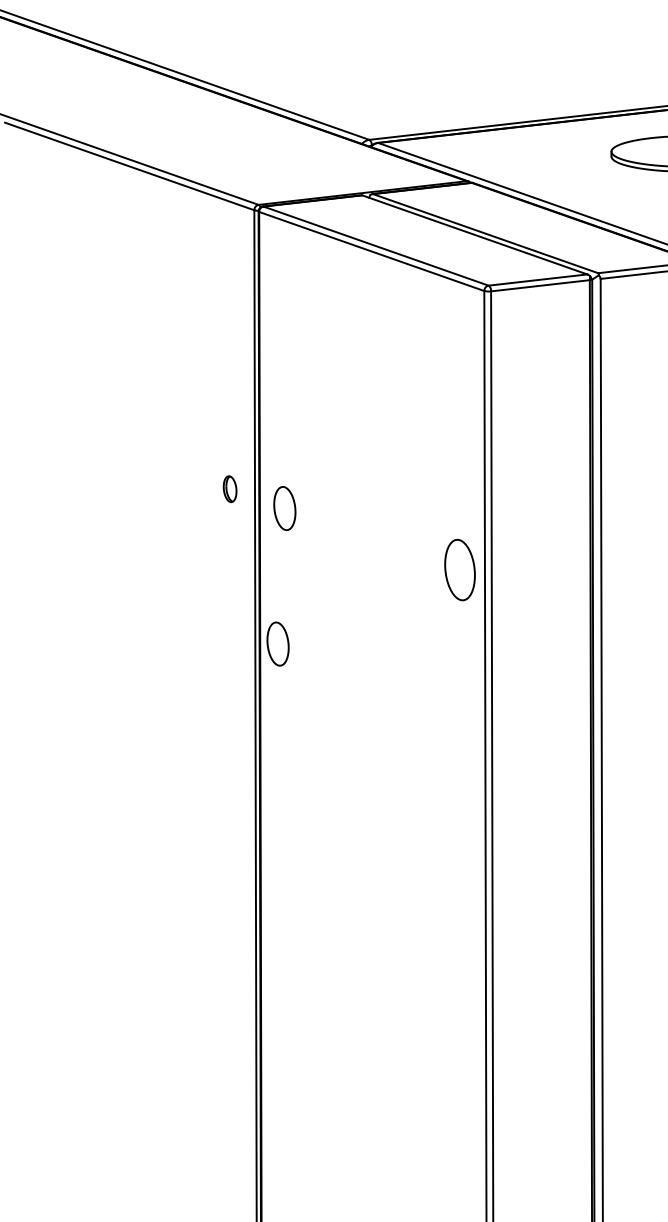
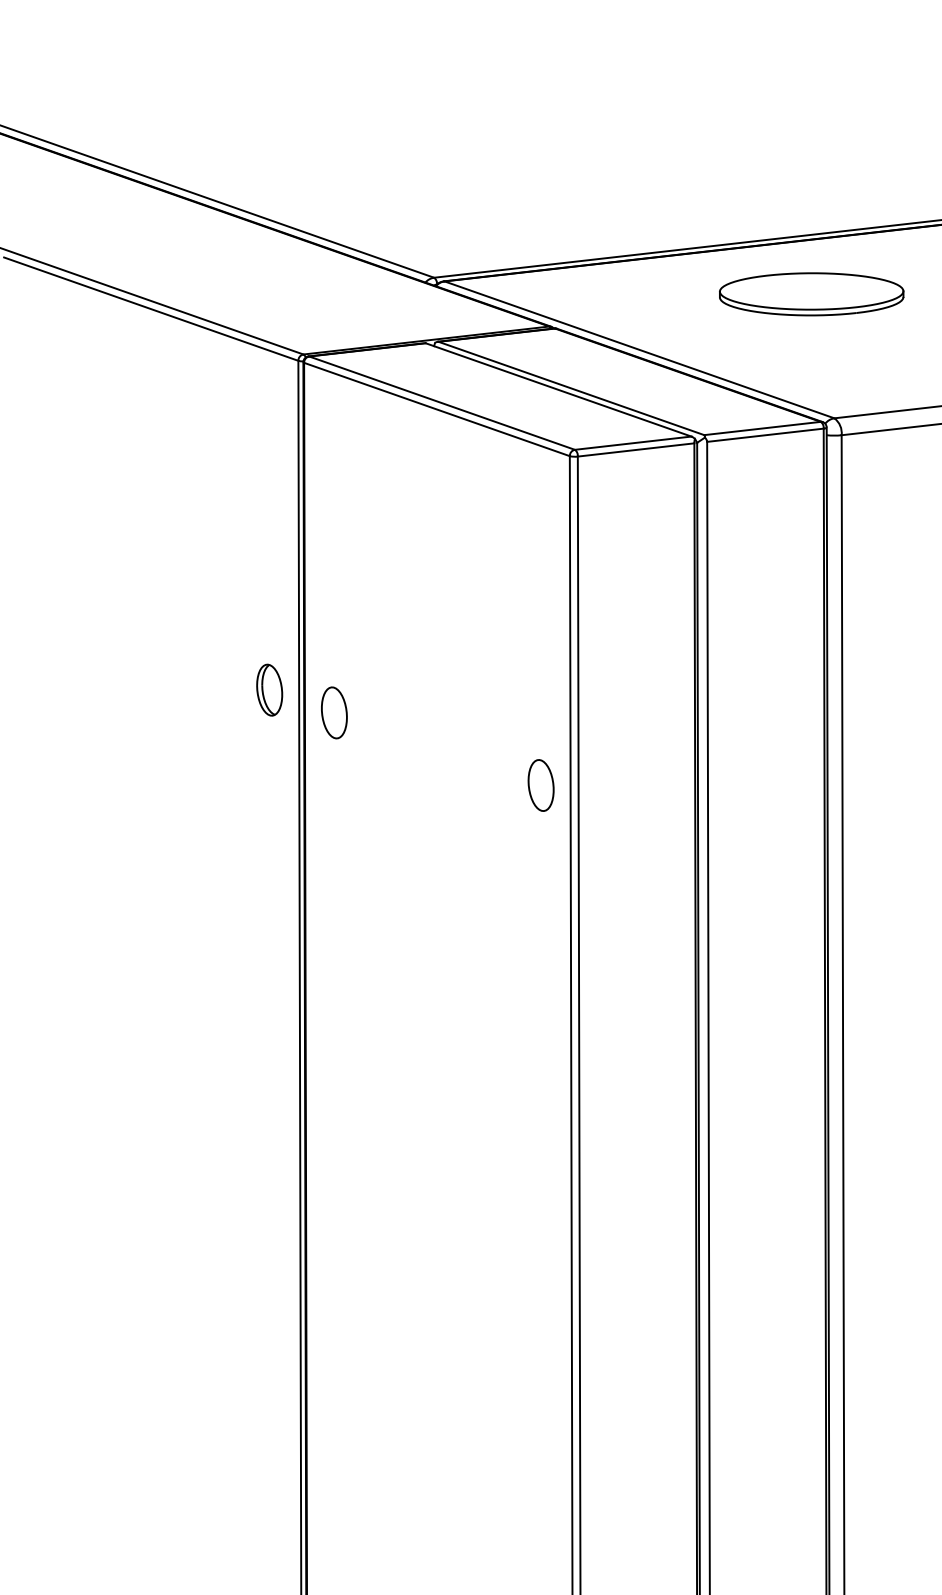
part: (229, 488) -> (269, 689), size x1.67
part: (459, 570) -> (540, 785), size x0.71
part: (278, 643) -> (326, 872), removed

